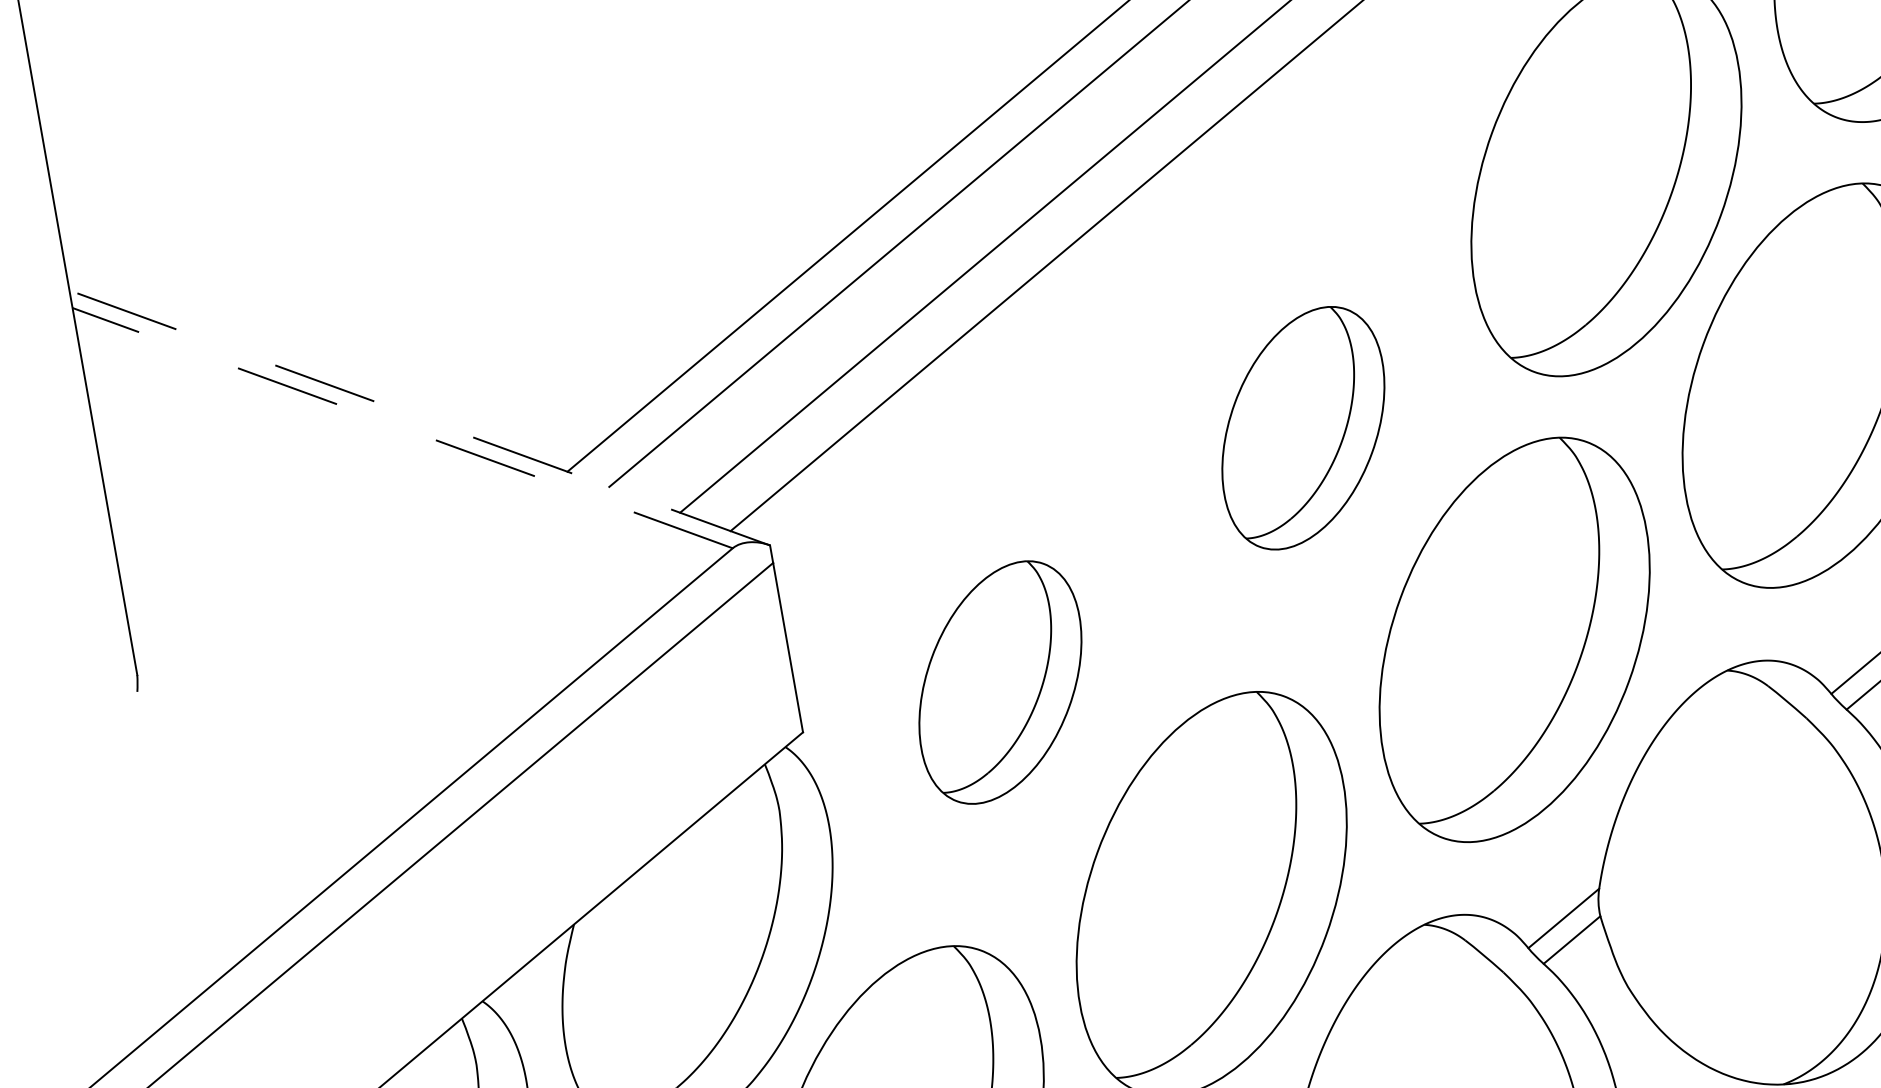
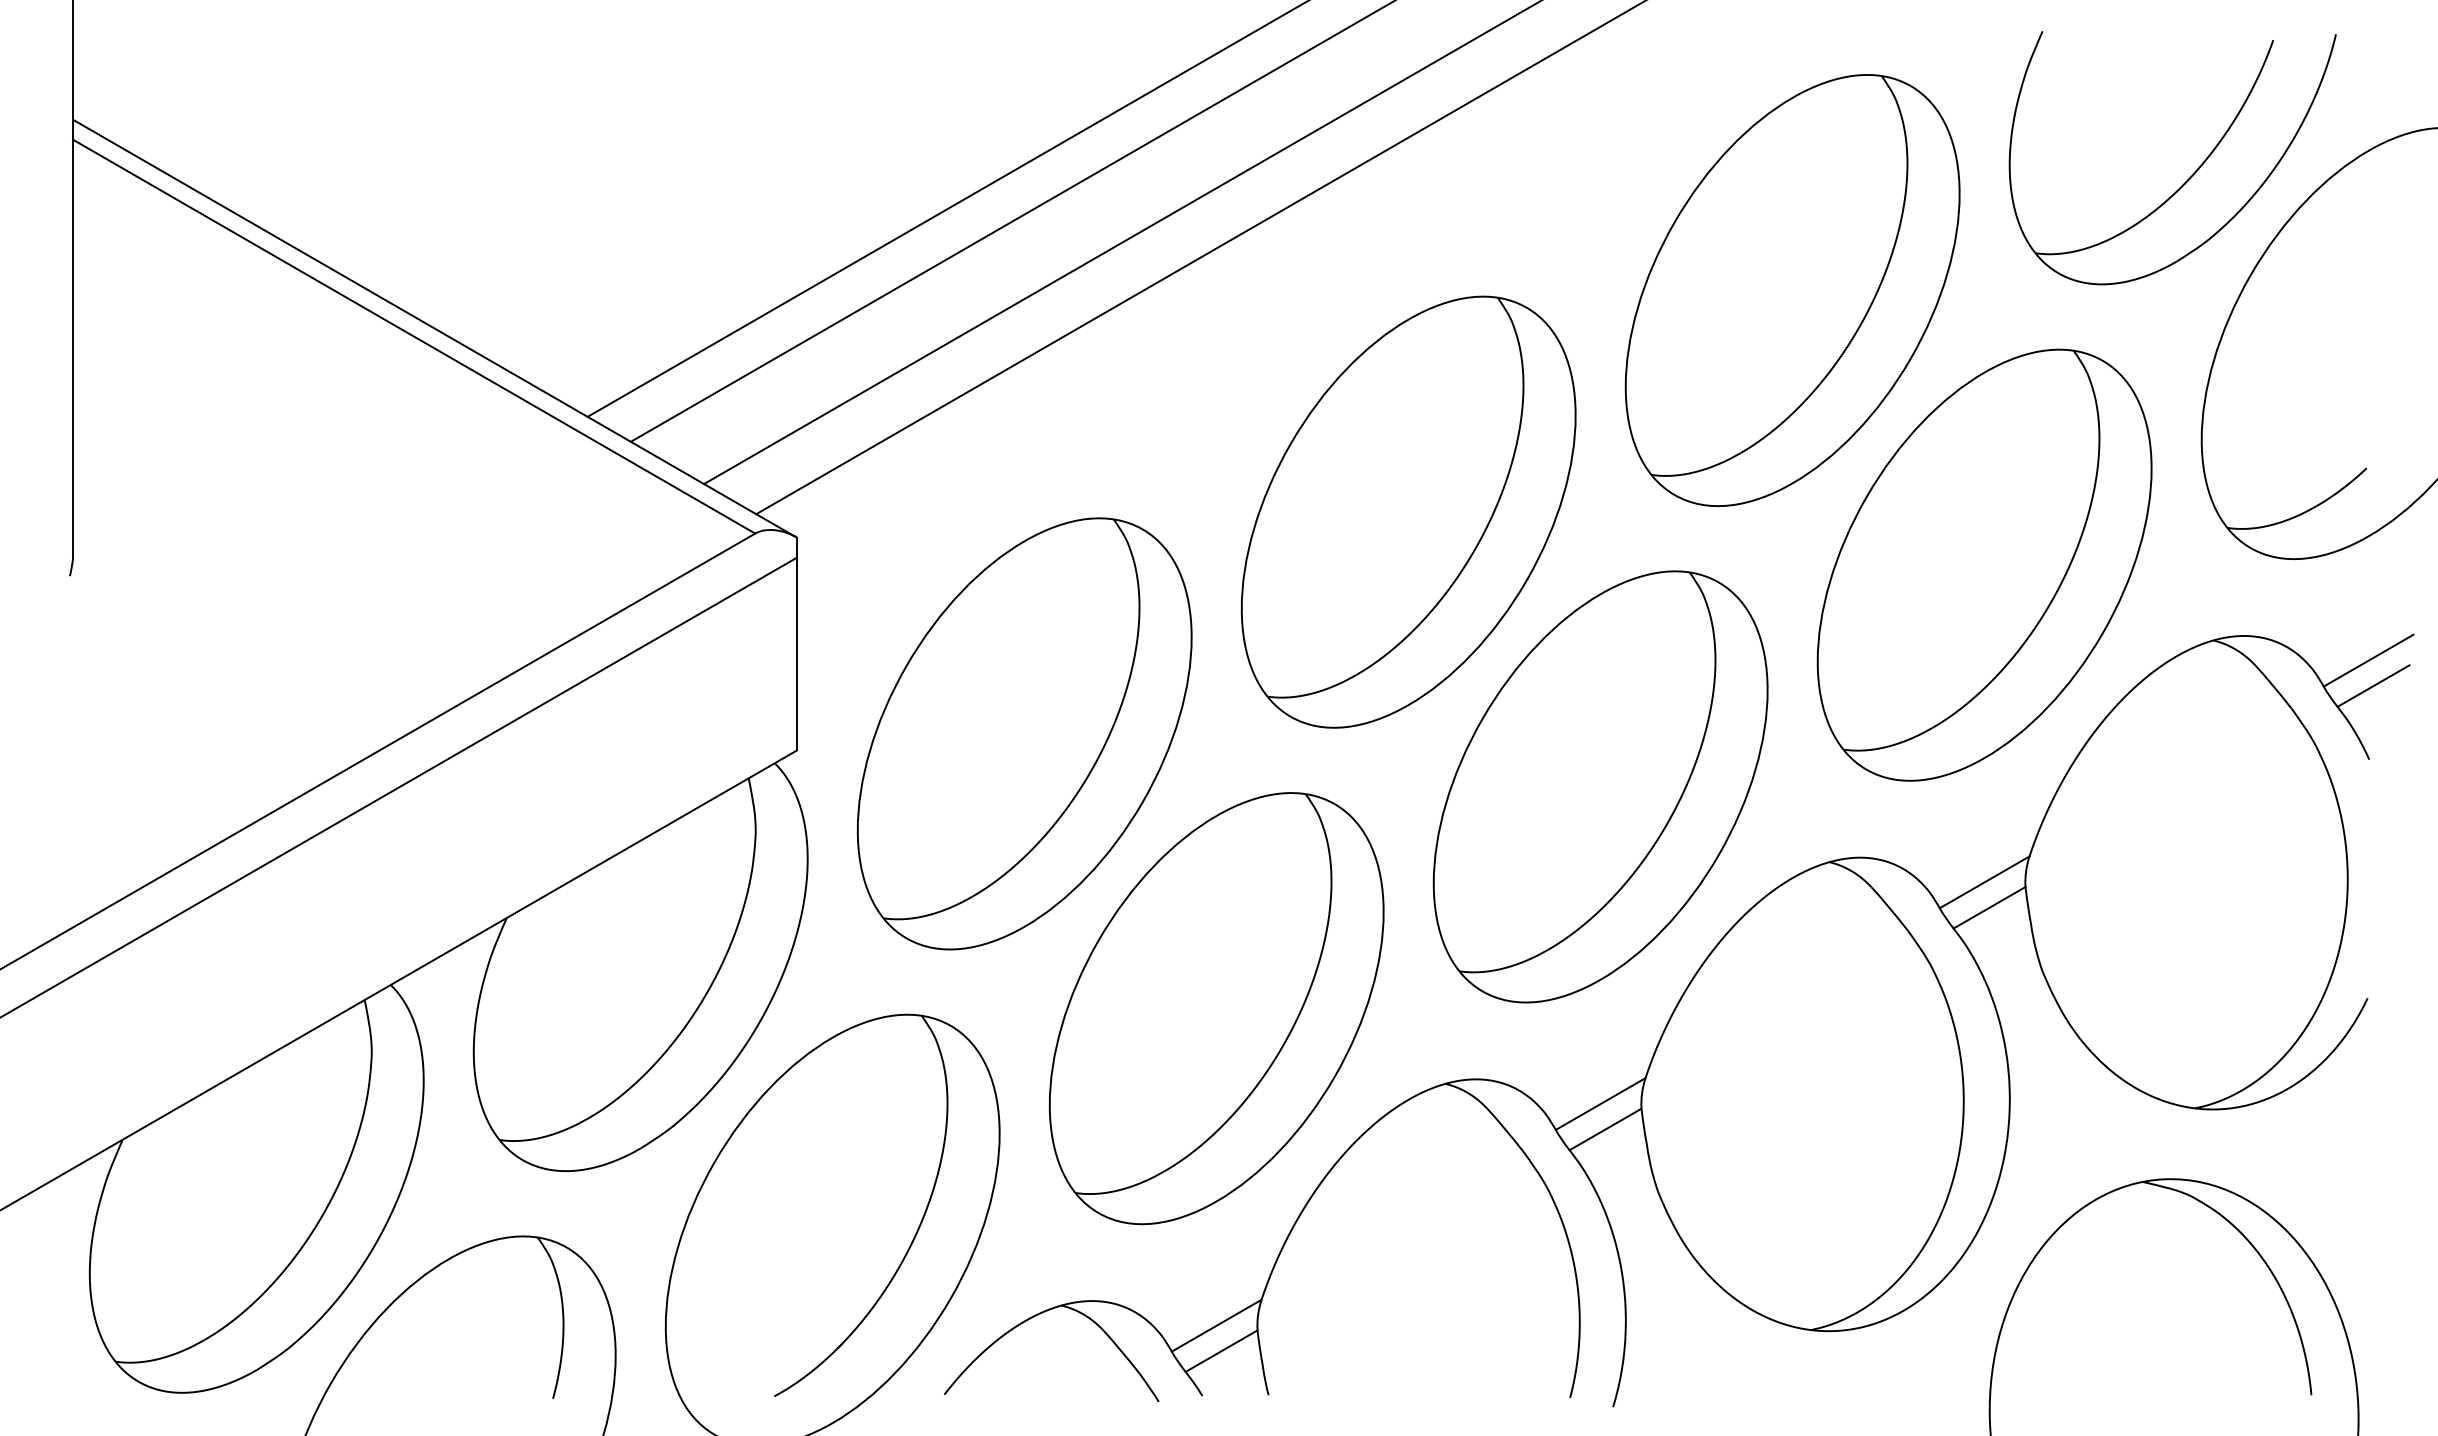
line: (420, 417) -> (435, 328), dashed -> solid
line: (402, 427) -> (414, 336), dashed -> solid
part: (1303, 427) -> (1408, 511), size x1.67
part: (1000, 682) -> (1024, 733), size x1.67

